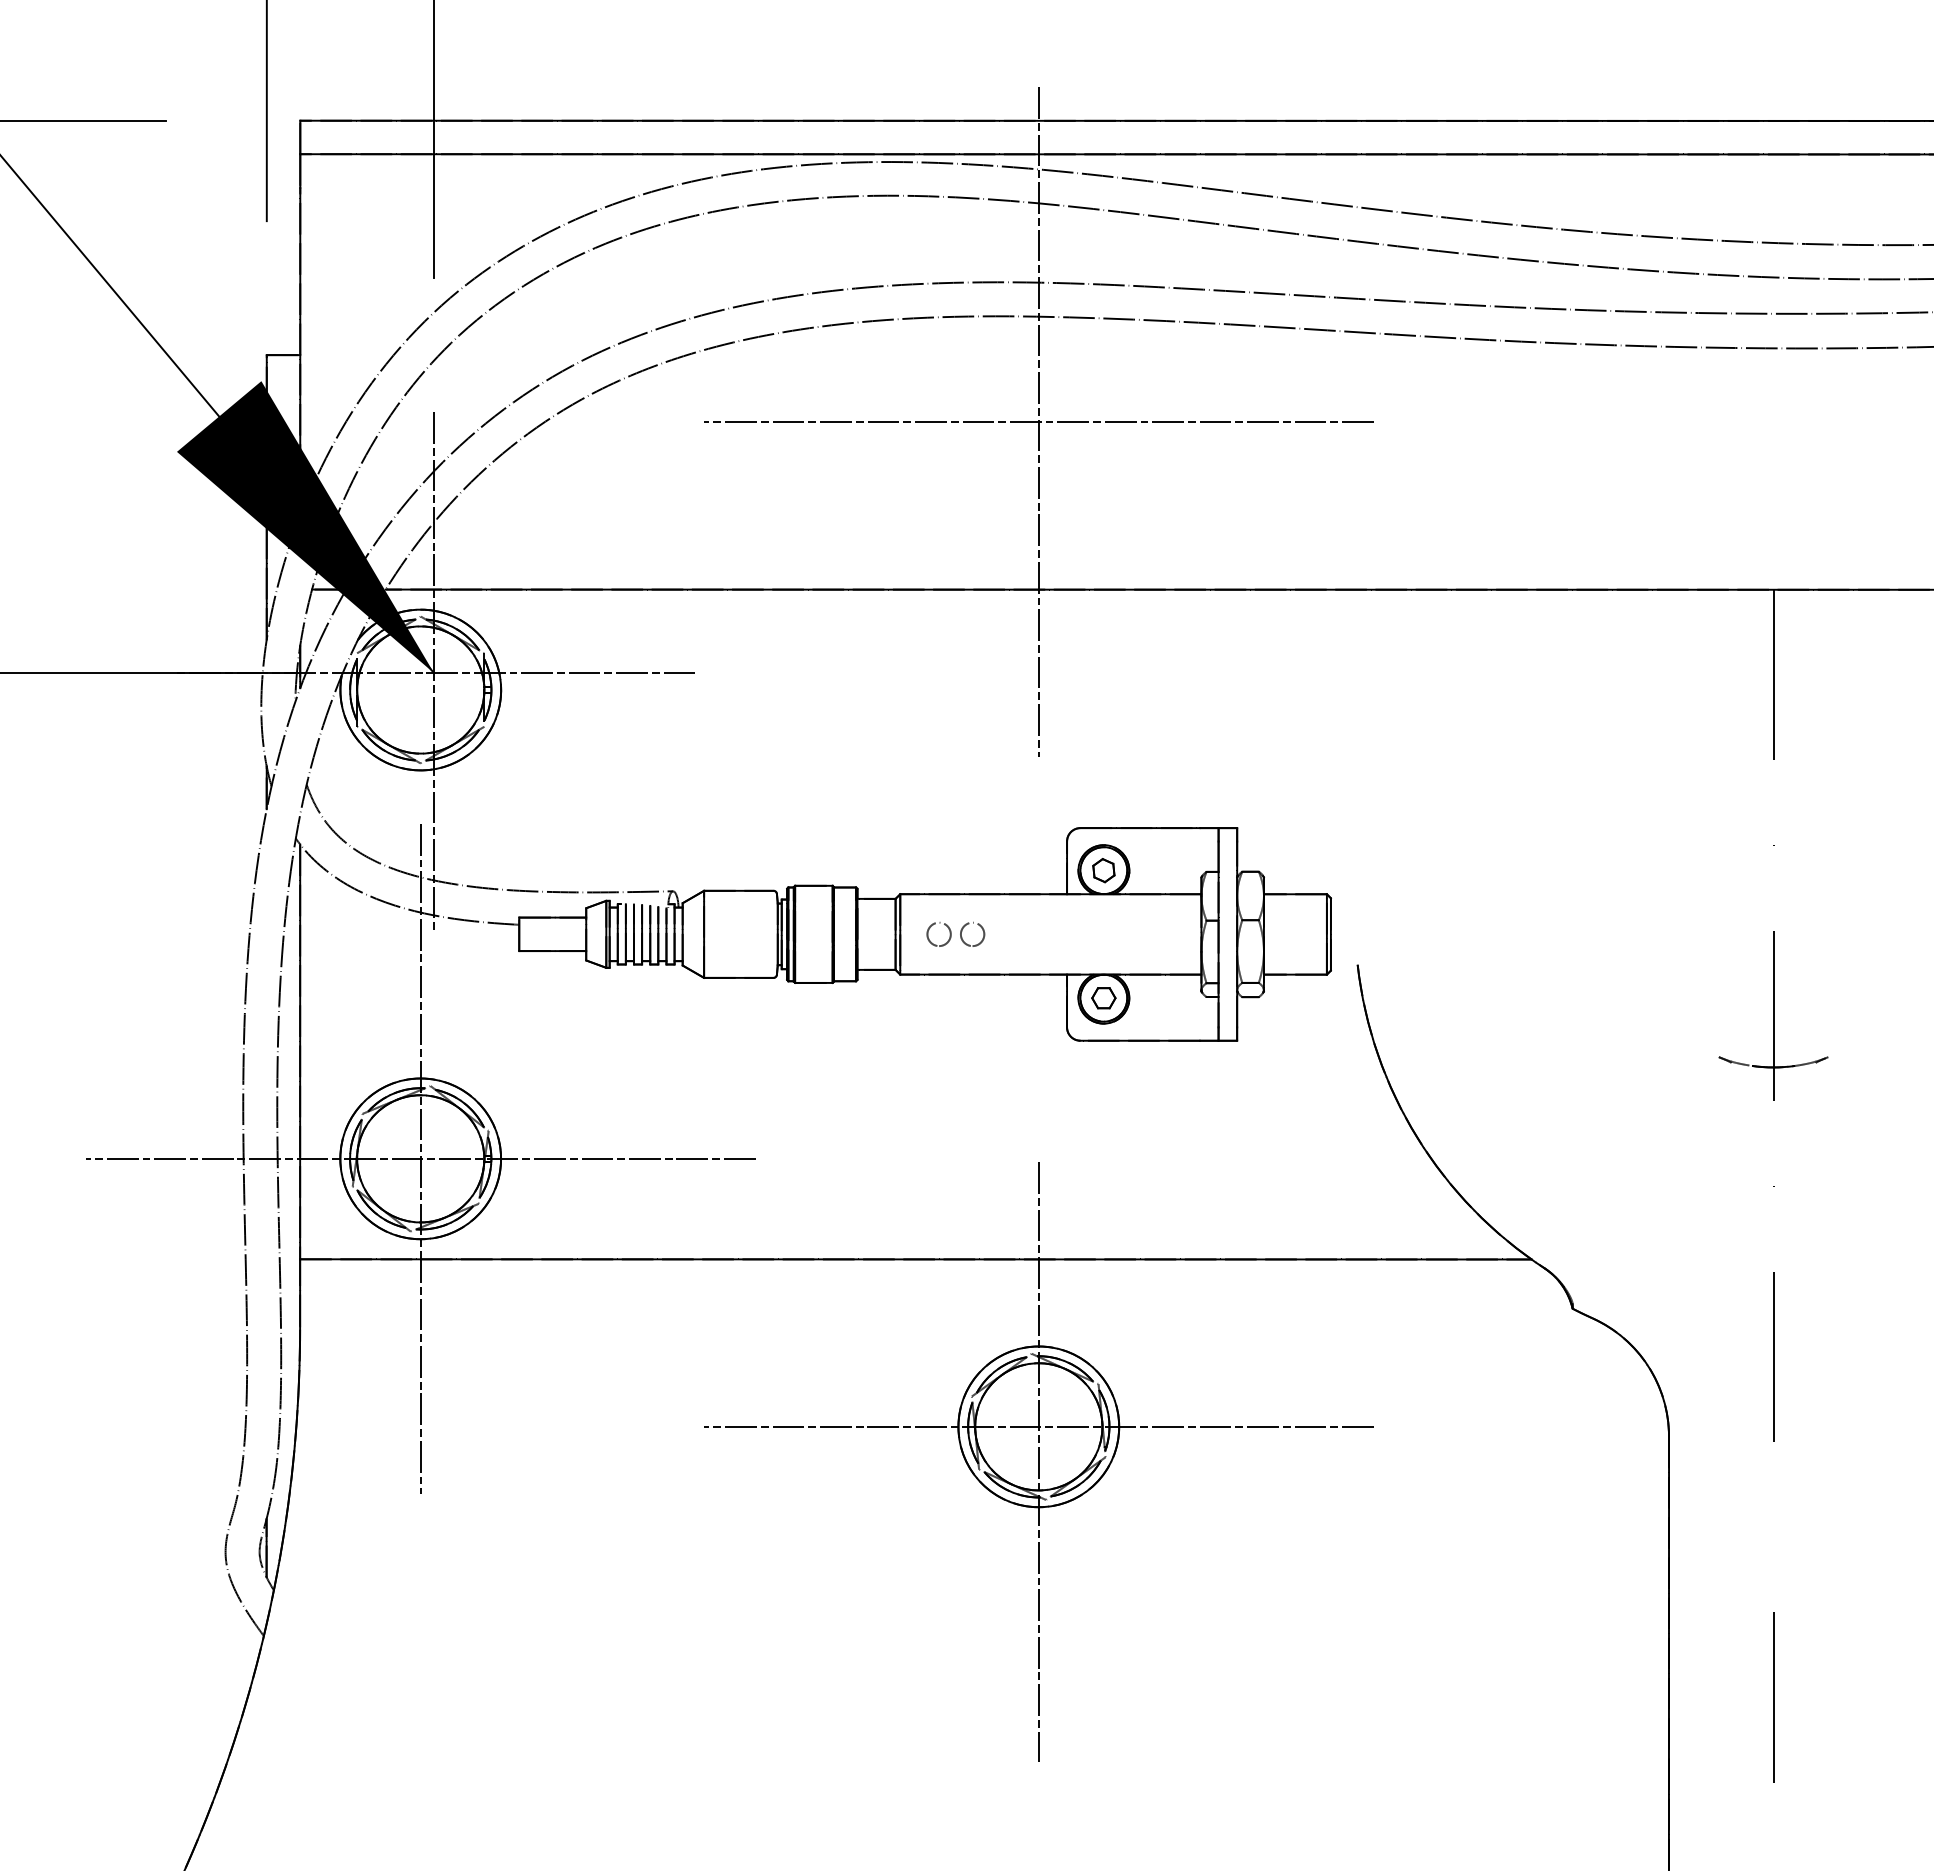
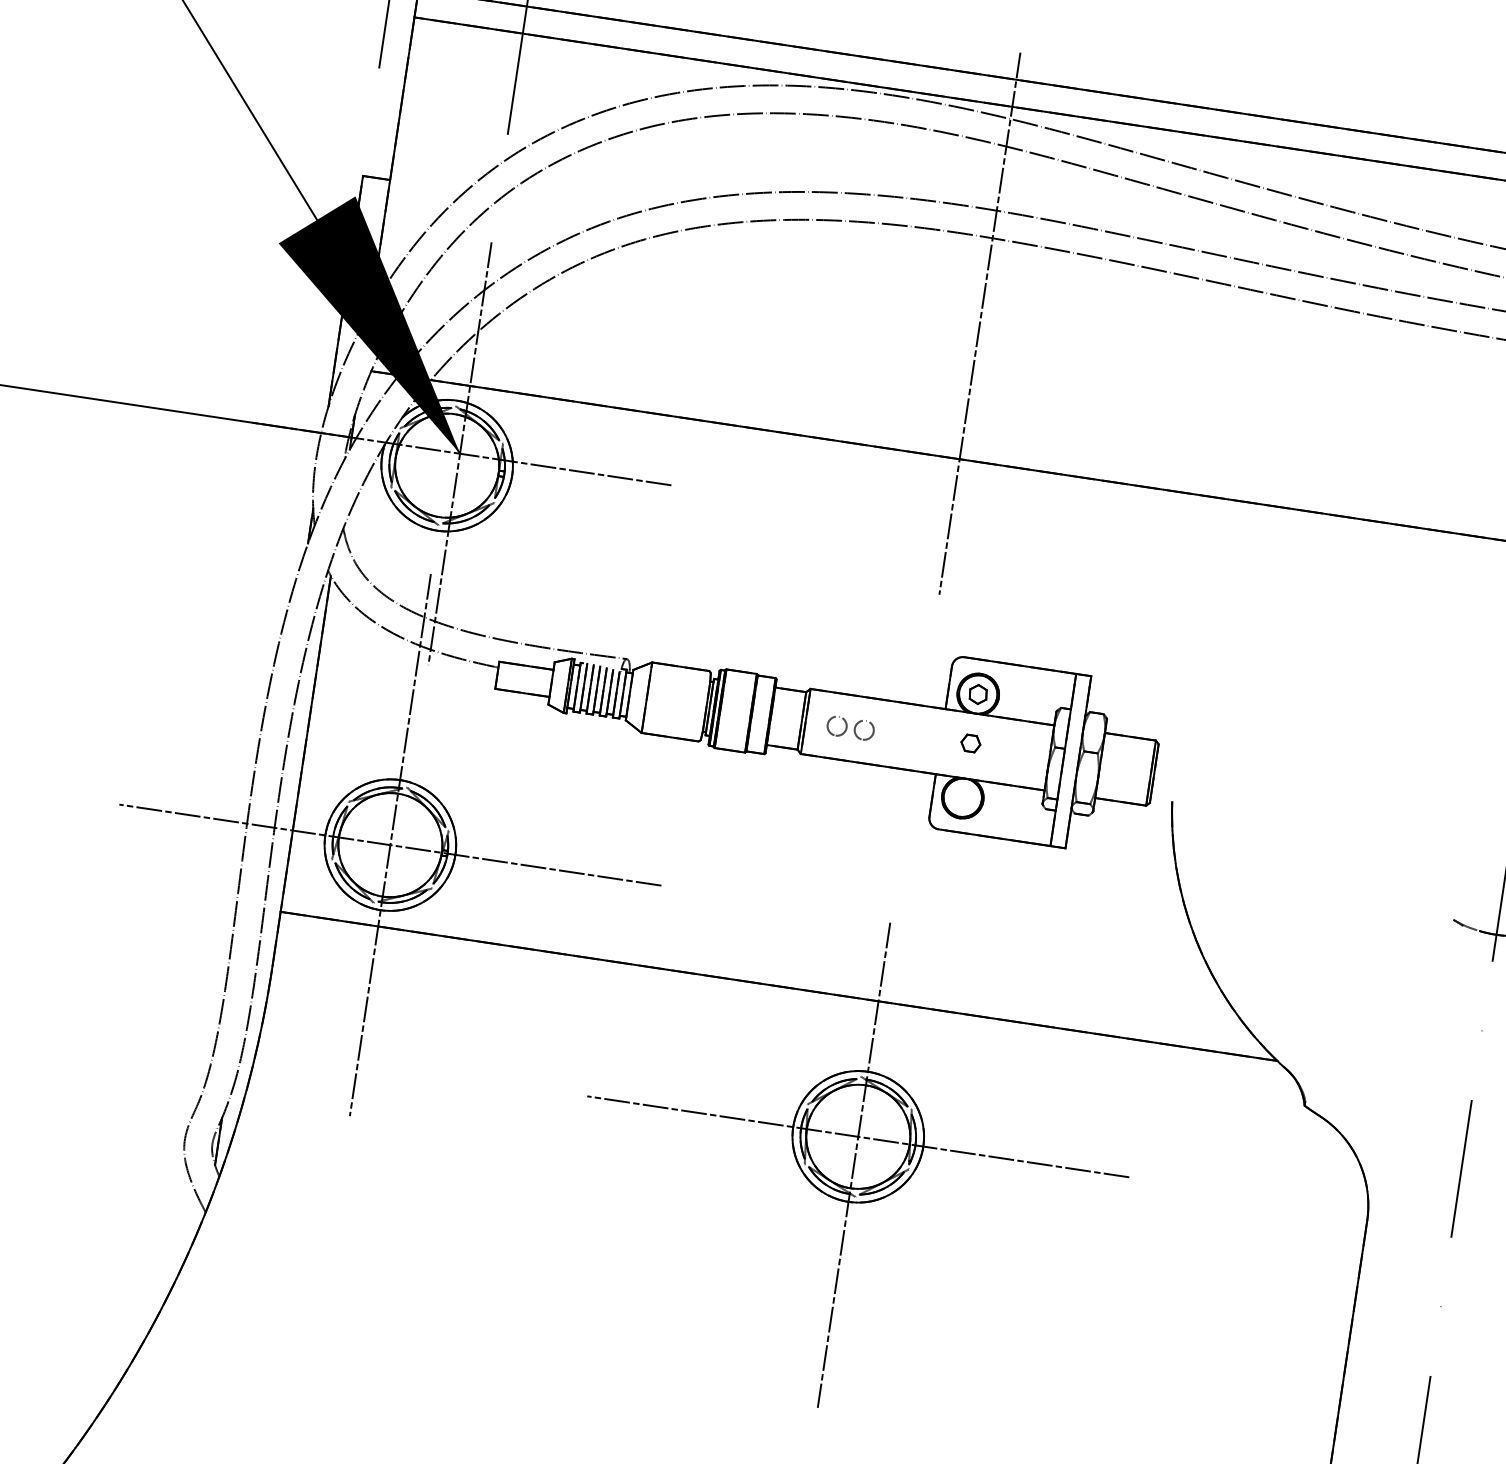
line: (1038, 422) -> (979, 323), removed
part: (1103, 998) -> (970, 743), moved

